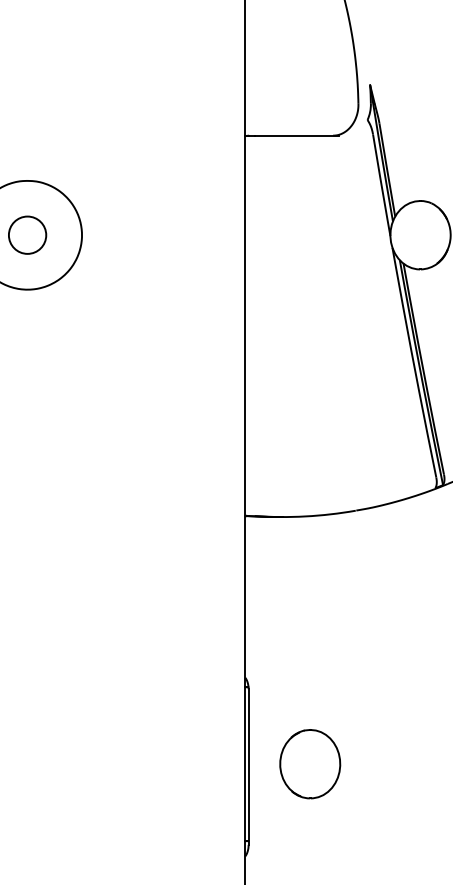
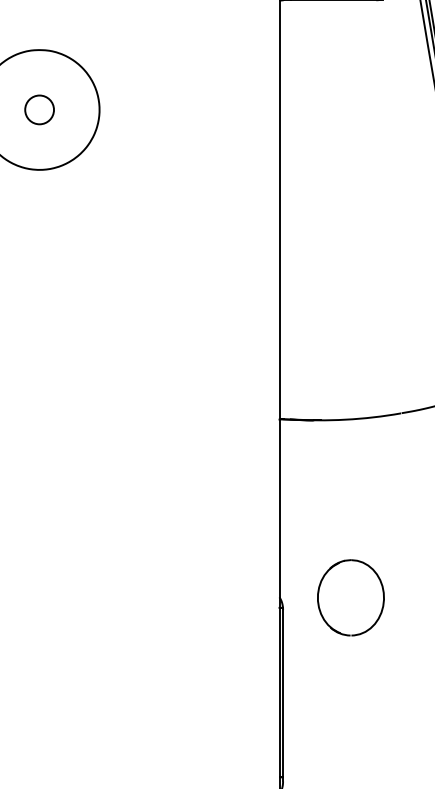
circle: (27, 234) -> (39, 109), size x0.7
part: (310, 764) -> (351, 598), moved

